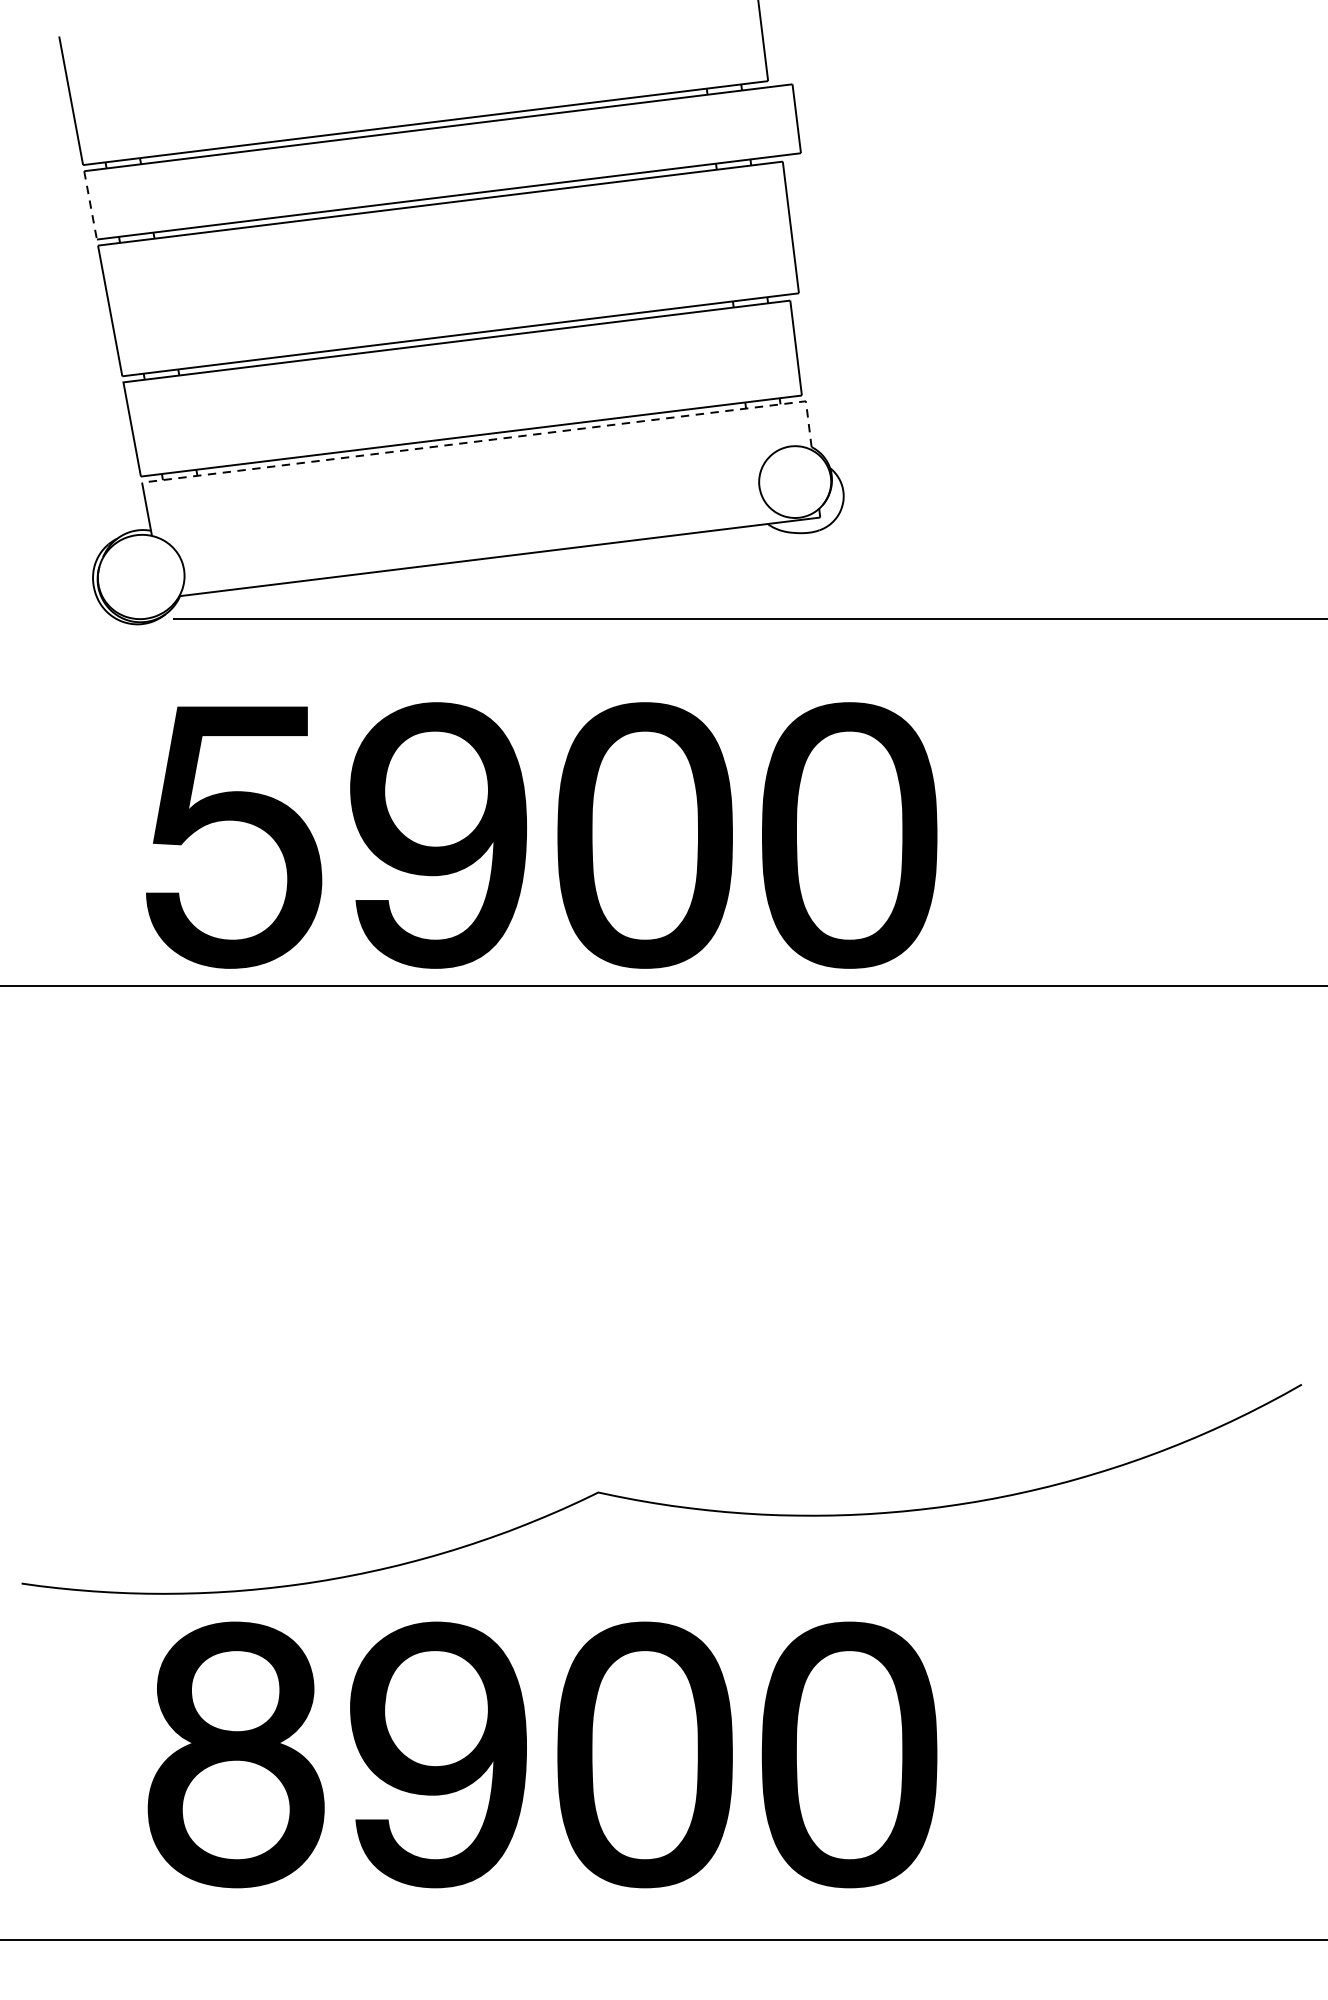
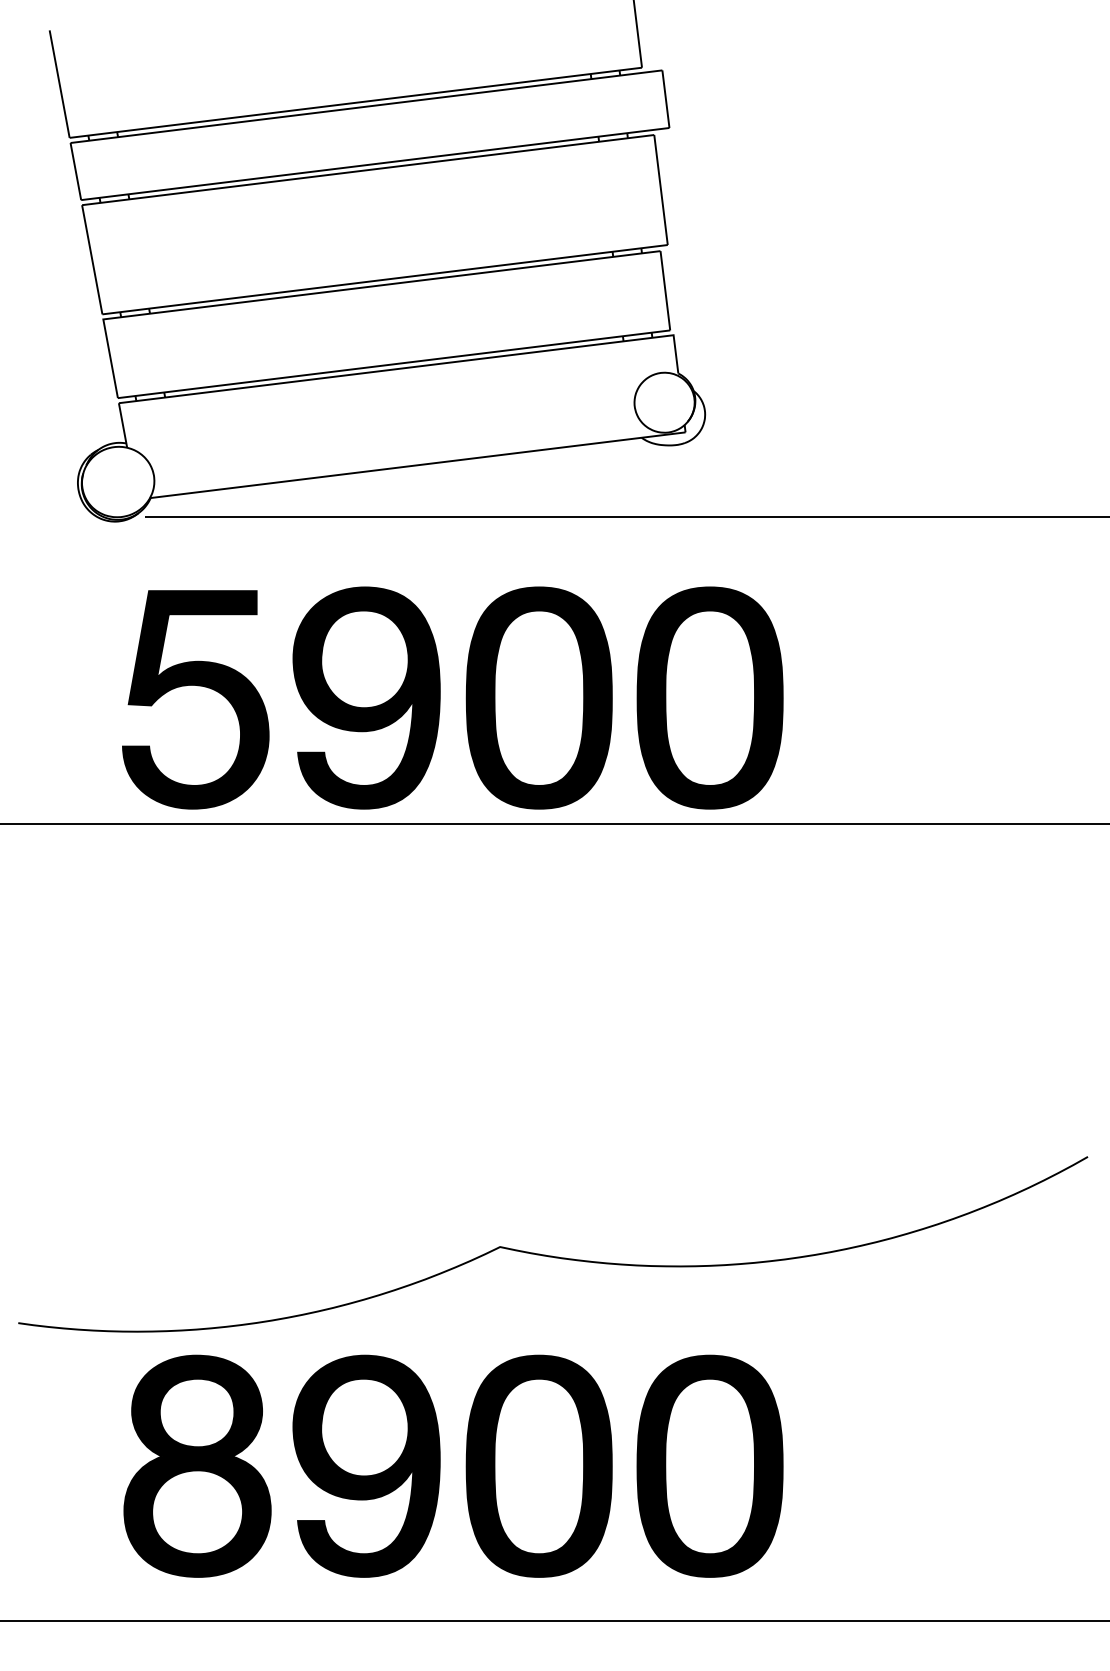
line: (90, 206) -> (75, 172), dashed -> solid
line: (497, 438) -> (415, 366), dashed -> solid

